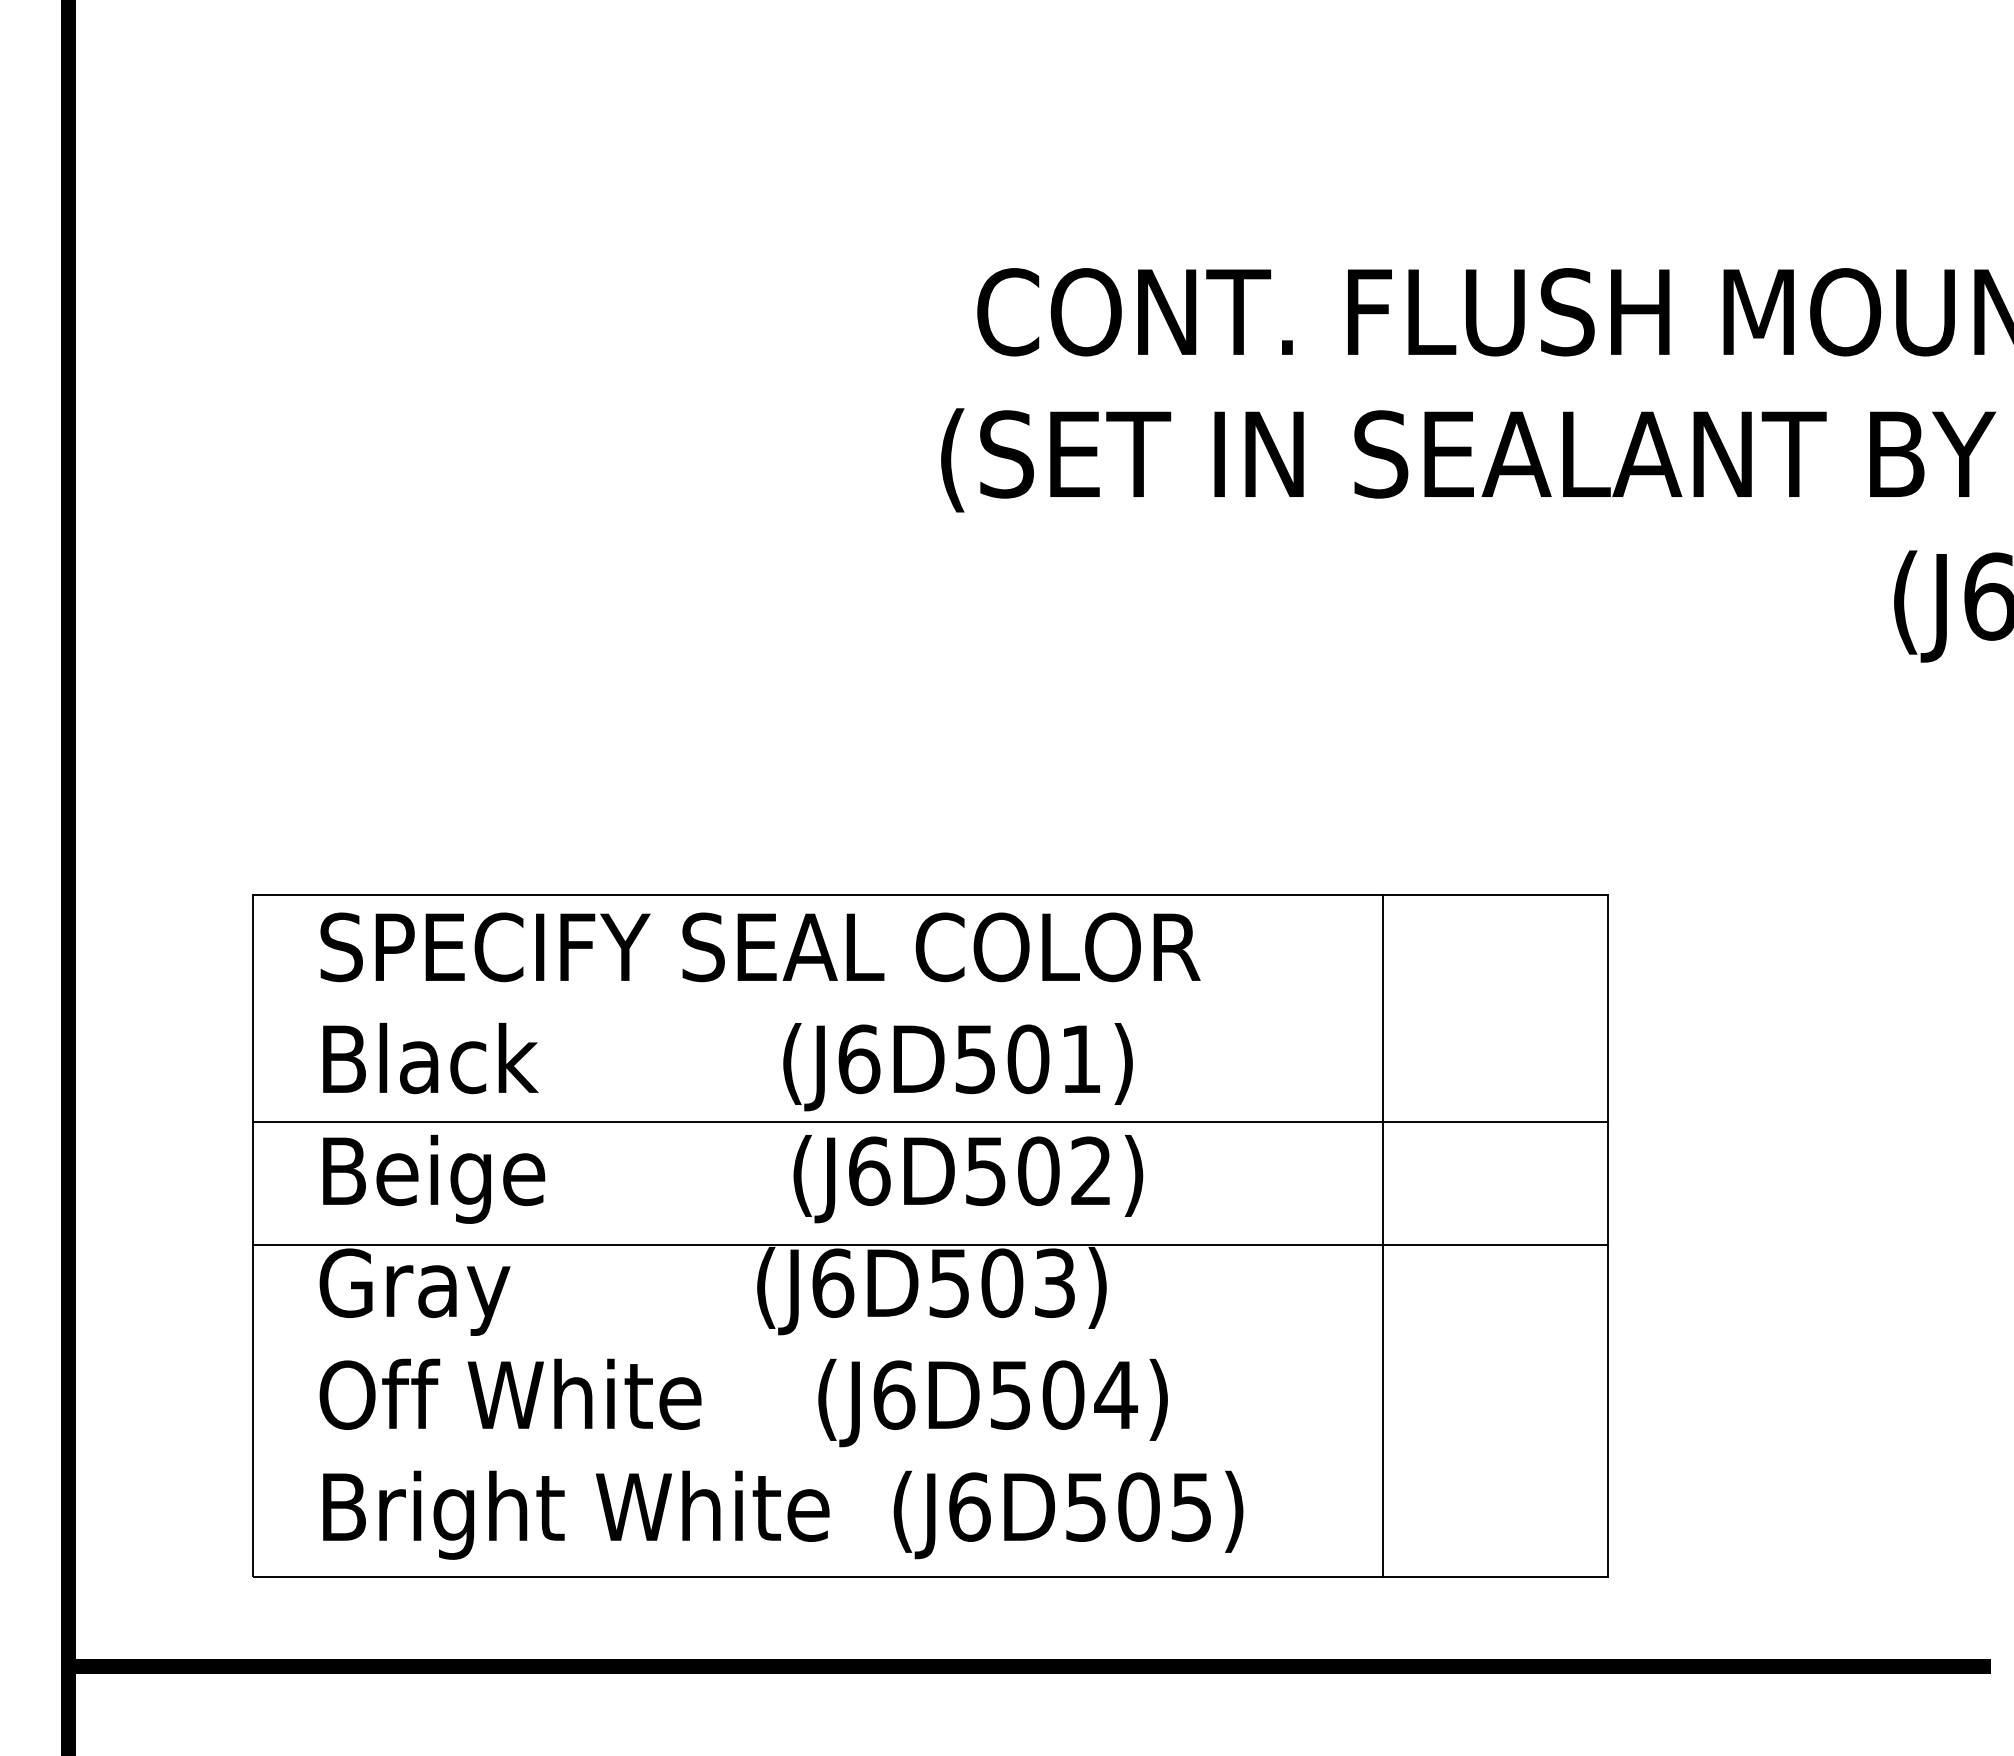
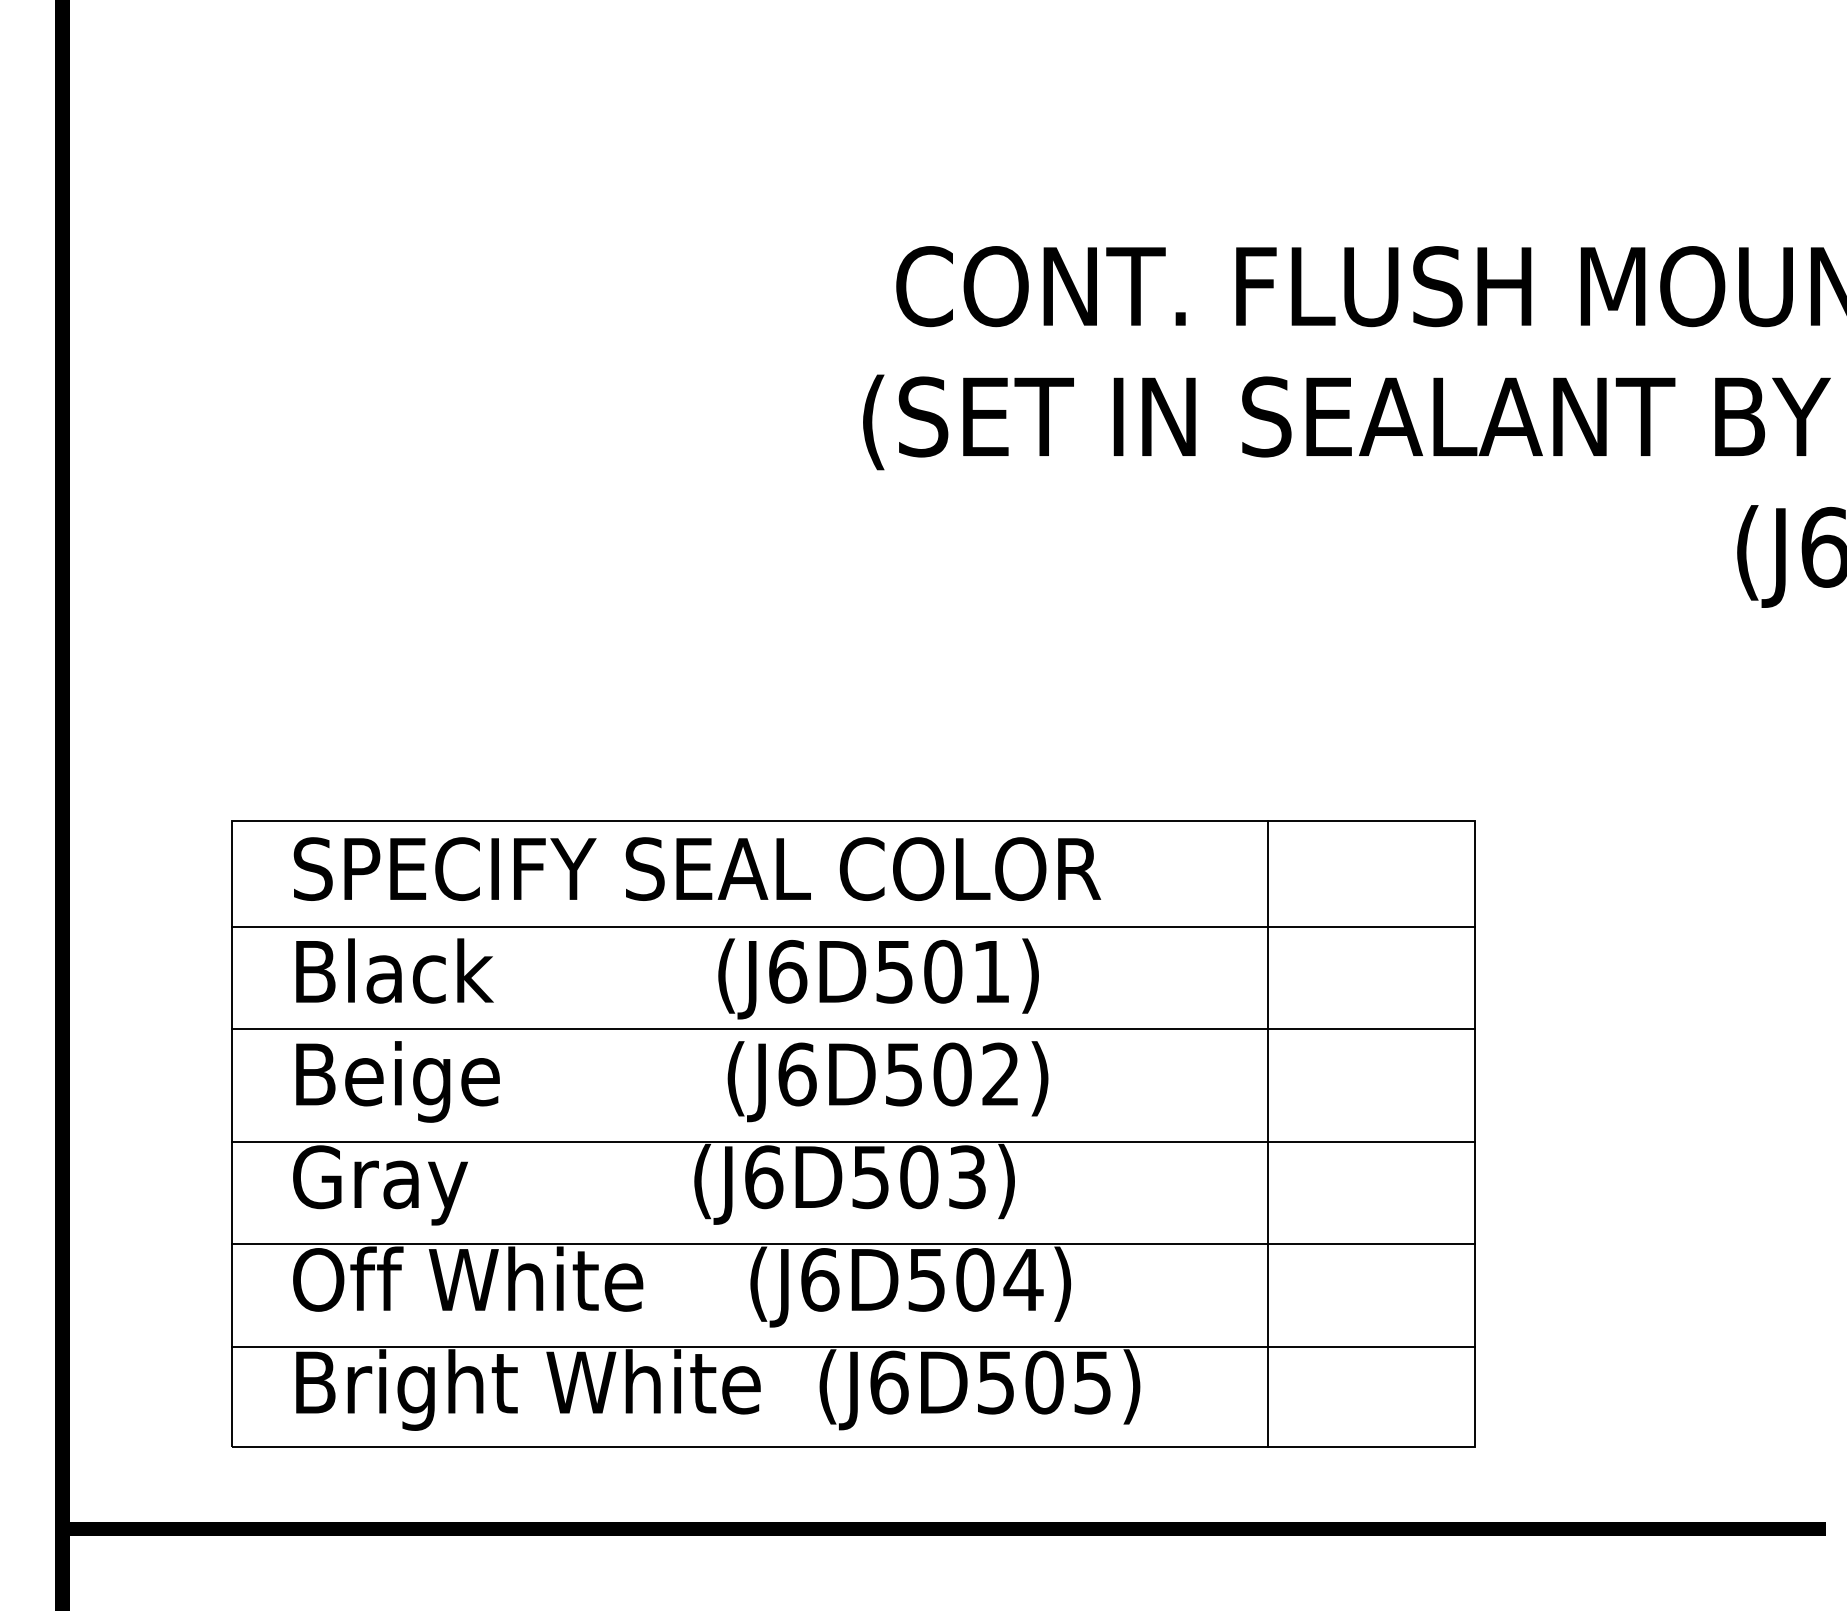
line: (930, 1011) -> (853, 927), added
line: (930, 1355) -> (853, 1243), added
line: (930, 1467) -> (853, 1346), added

